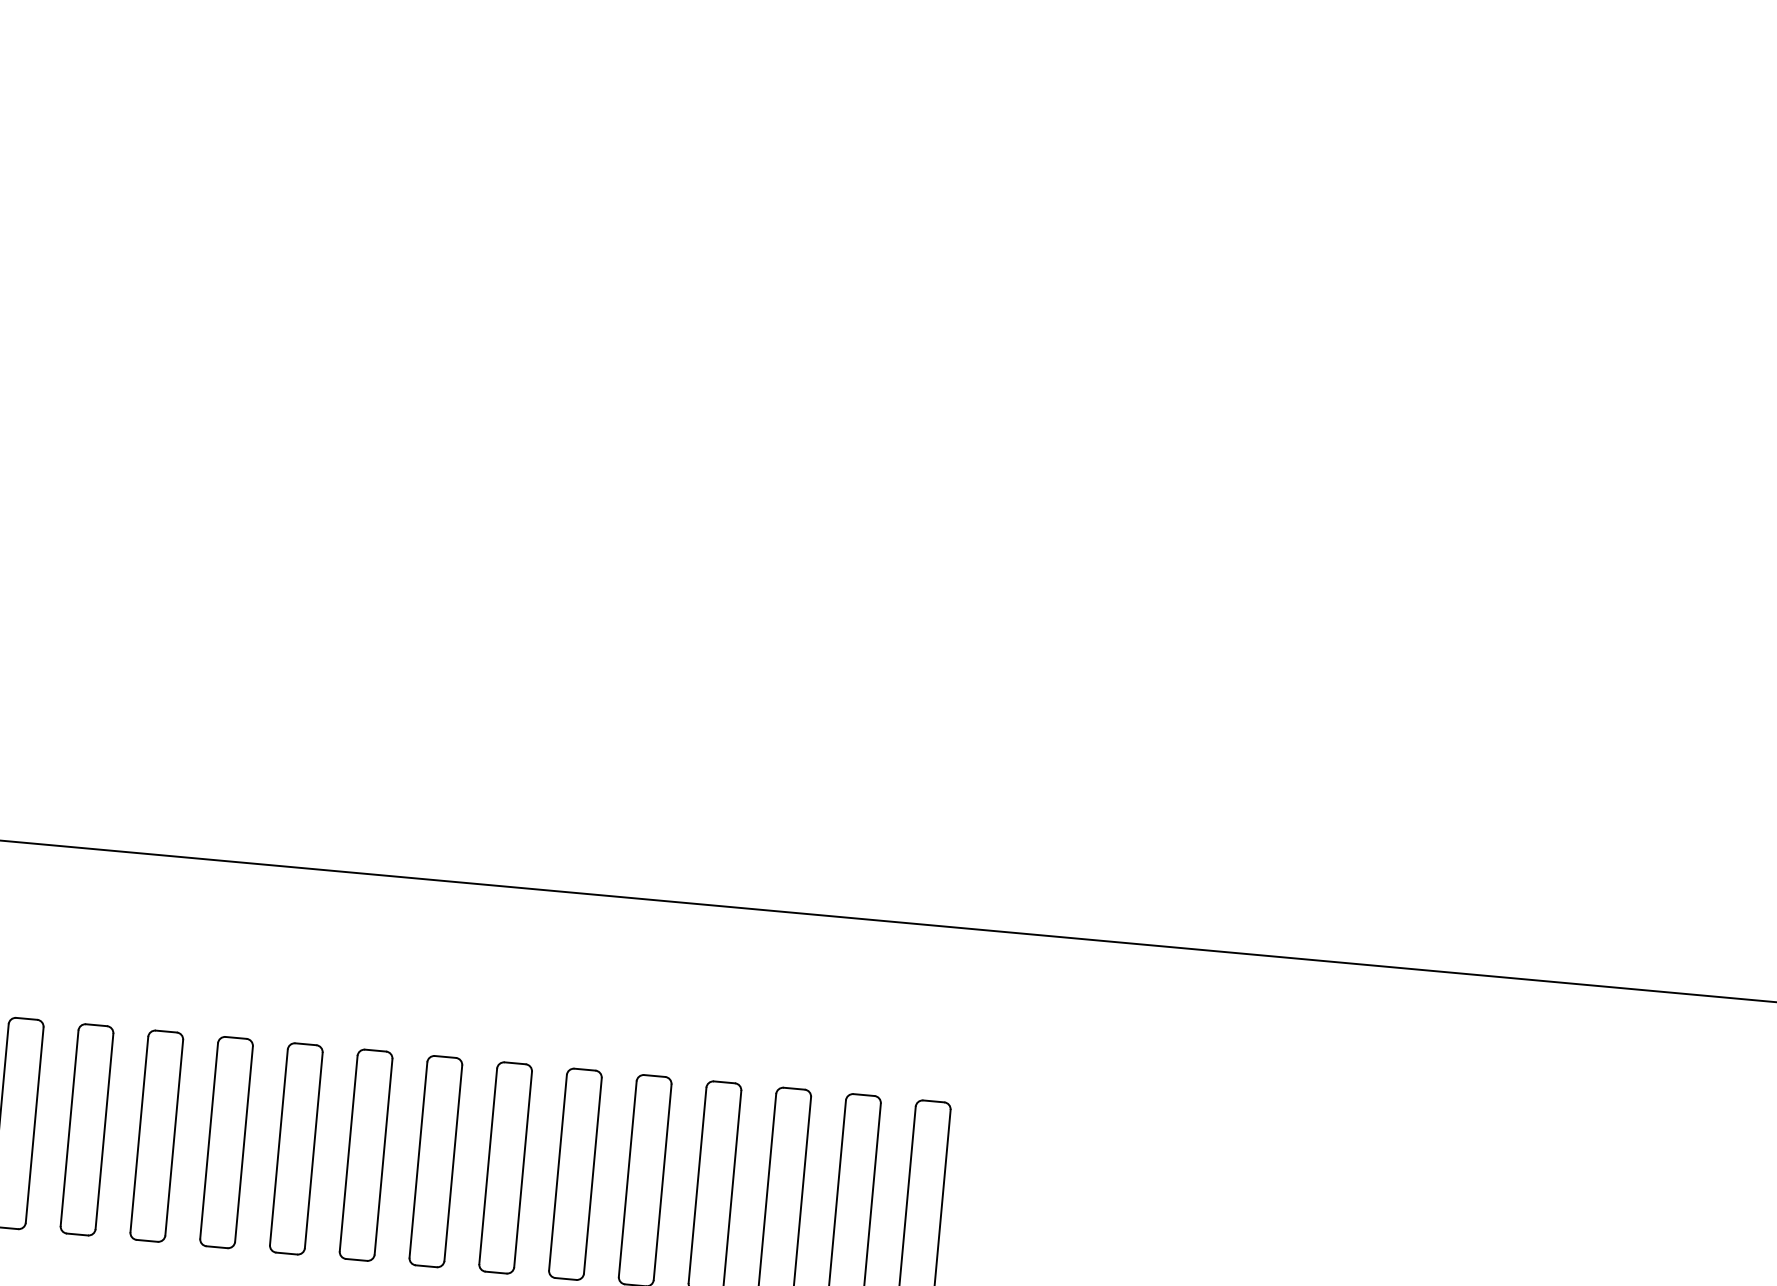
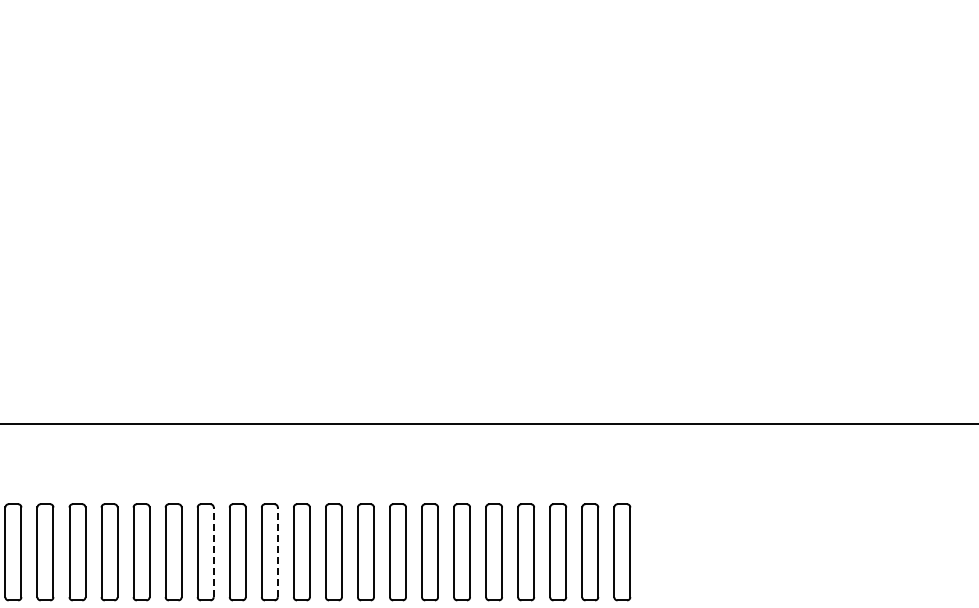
line: (34, 1125) -> (213, 552), solid -> dashed
line: (173, 1138) -> (277, 552), solid -> dashed

